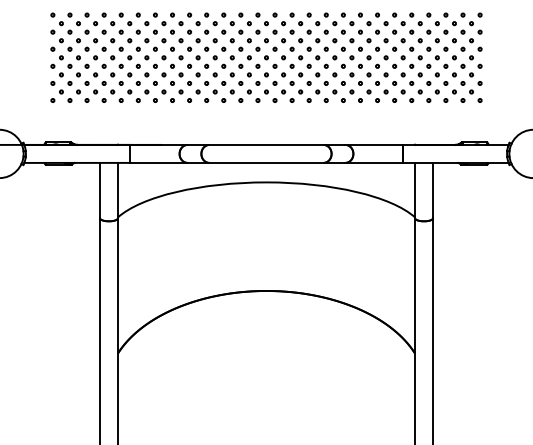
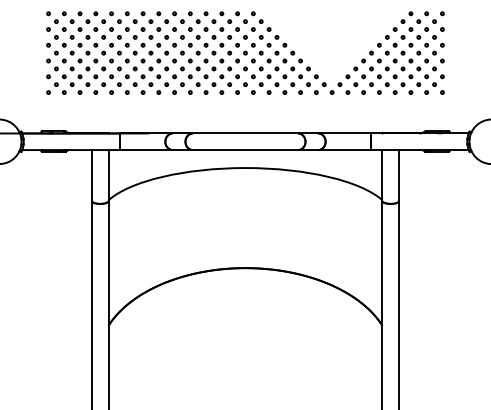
part: (360, 48) -> (332, 44), removed

